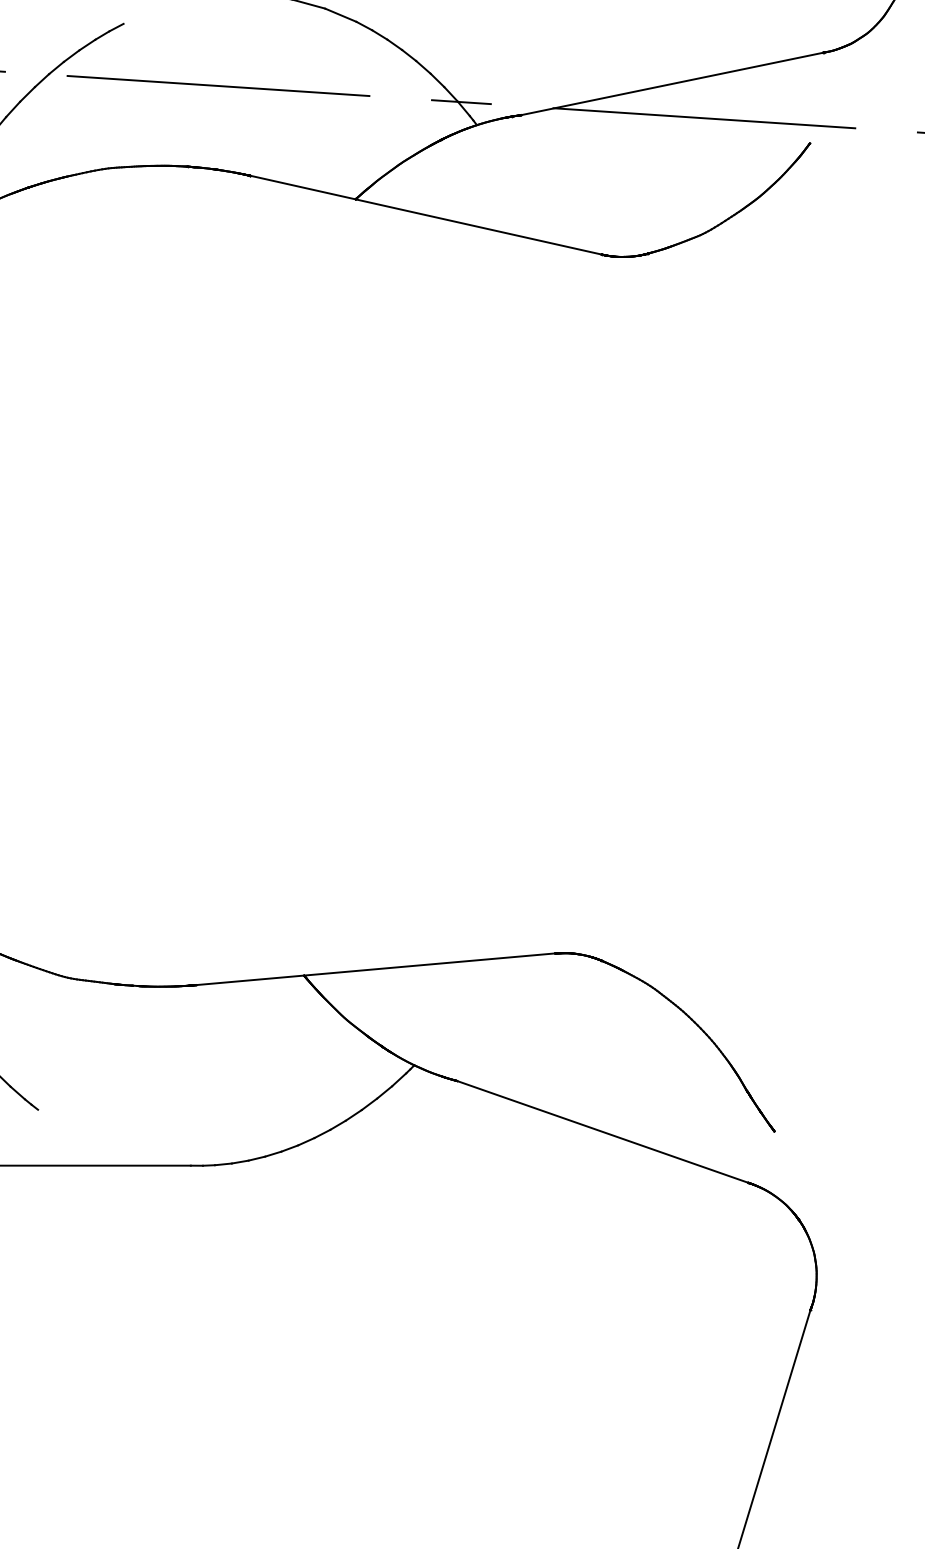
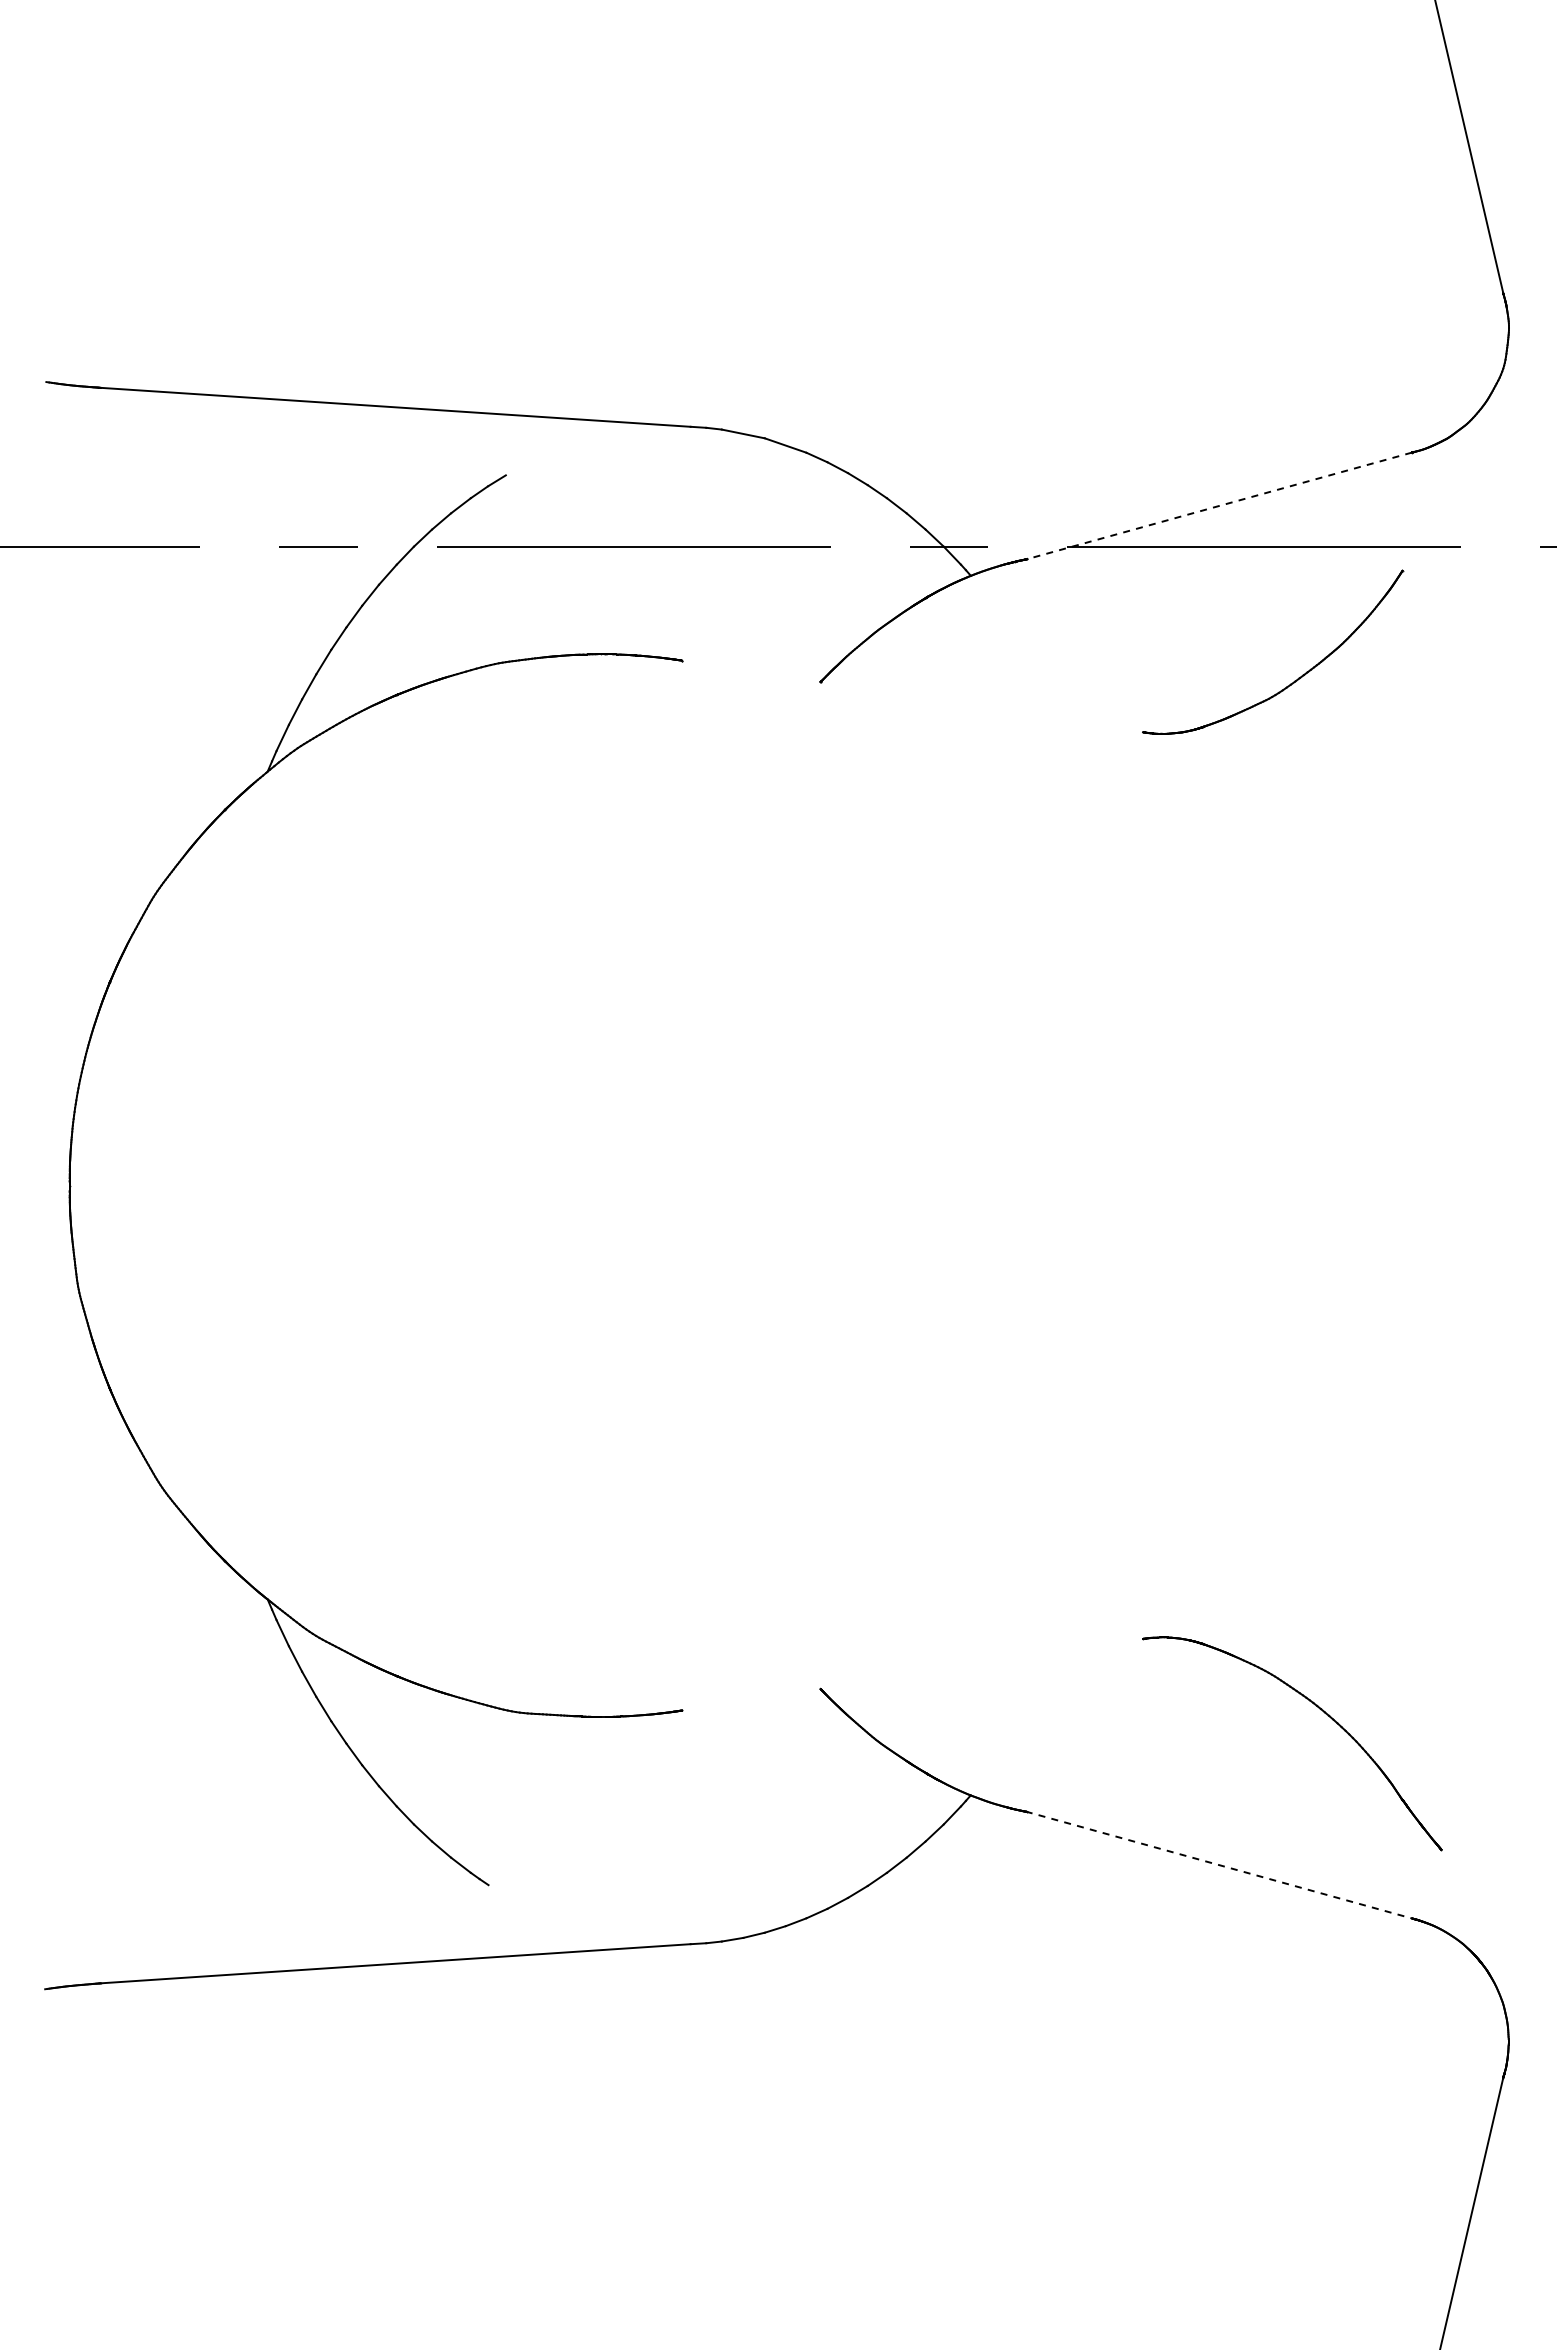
line: (671, 84) -> (1218, 506), solid -> dashed
line: (425, 215) -> (912, 696), removed
line: (375, 969) -> (912, 1674), removed
line: (602, 1132) -> (1219, 1865), solid -> dashed

